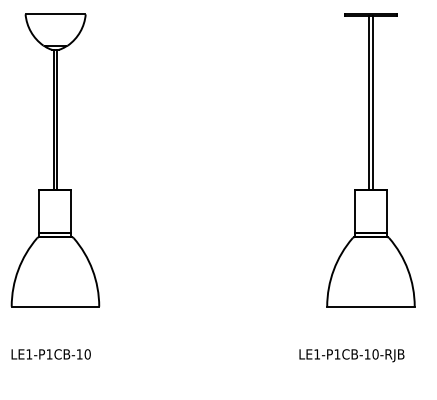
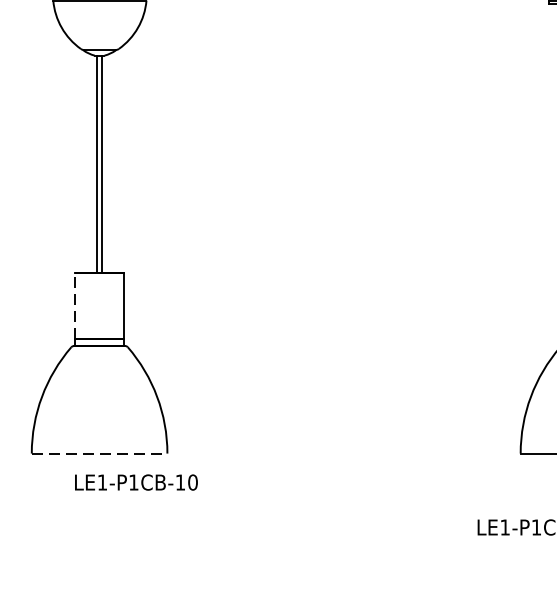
line: (39, 210) -> (74, 304), solid -> dashed
line: (55, 306) -> (99, 453), solid -> dashed
text: (50, 354) -> (135, 482), moved

